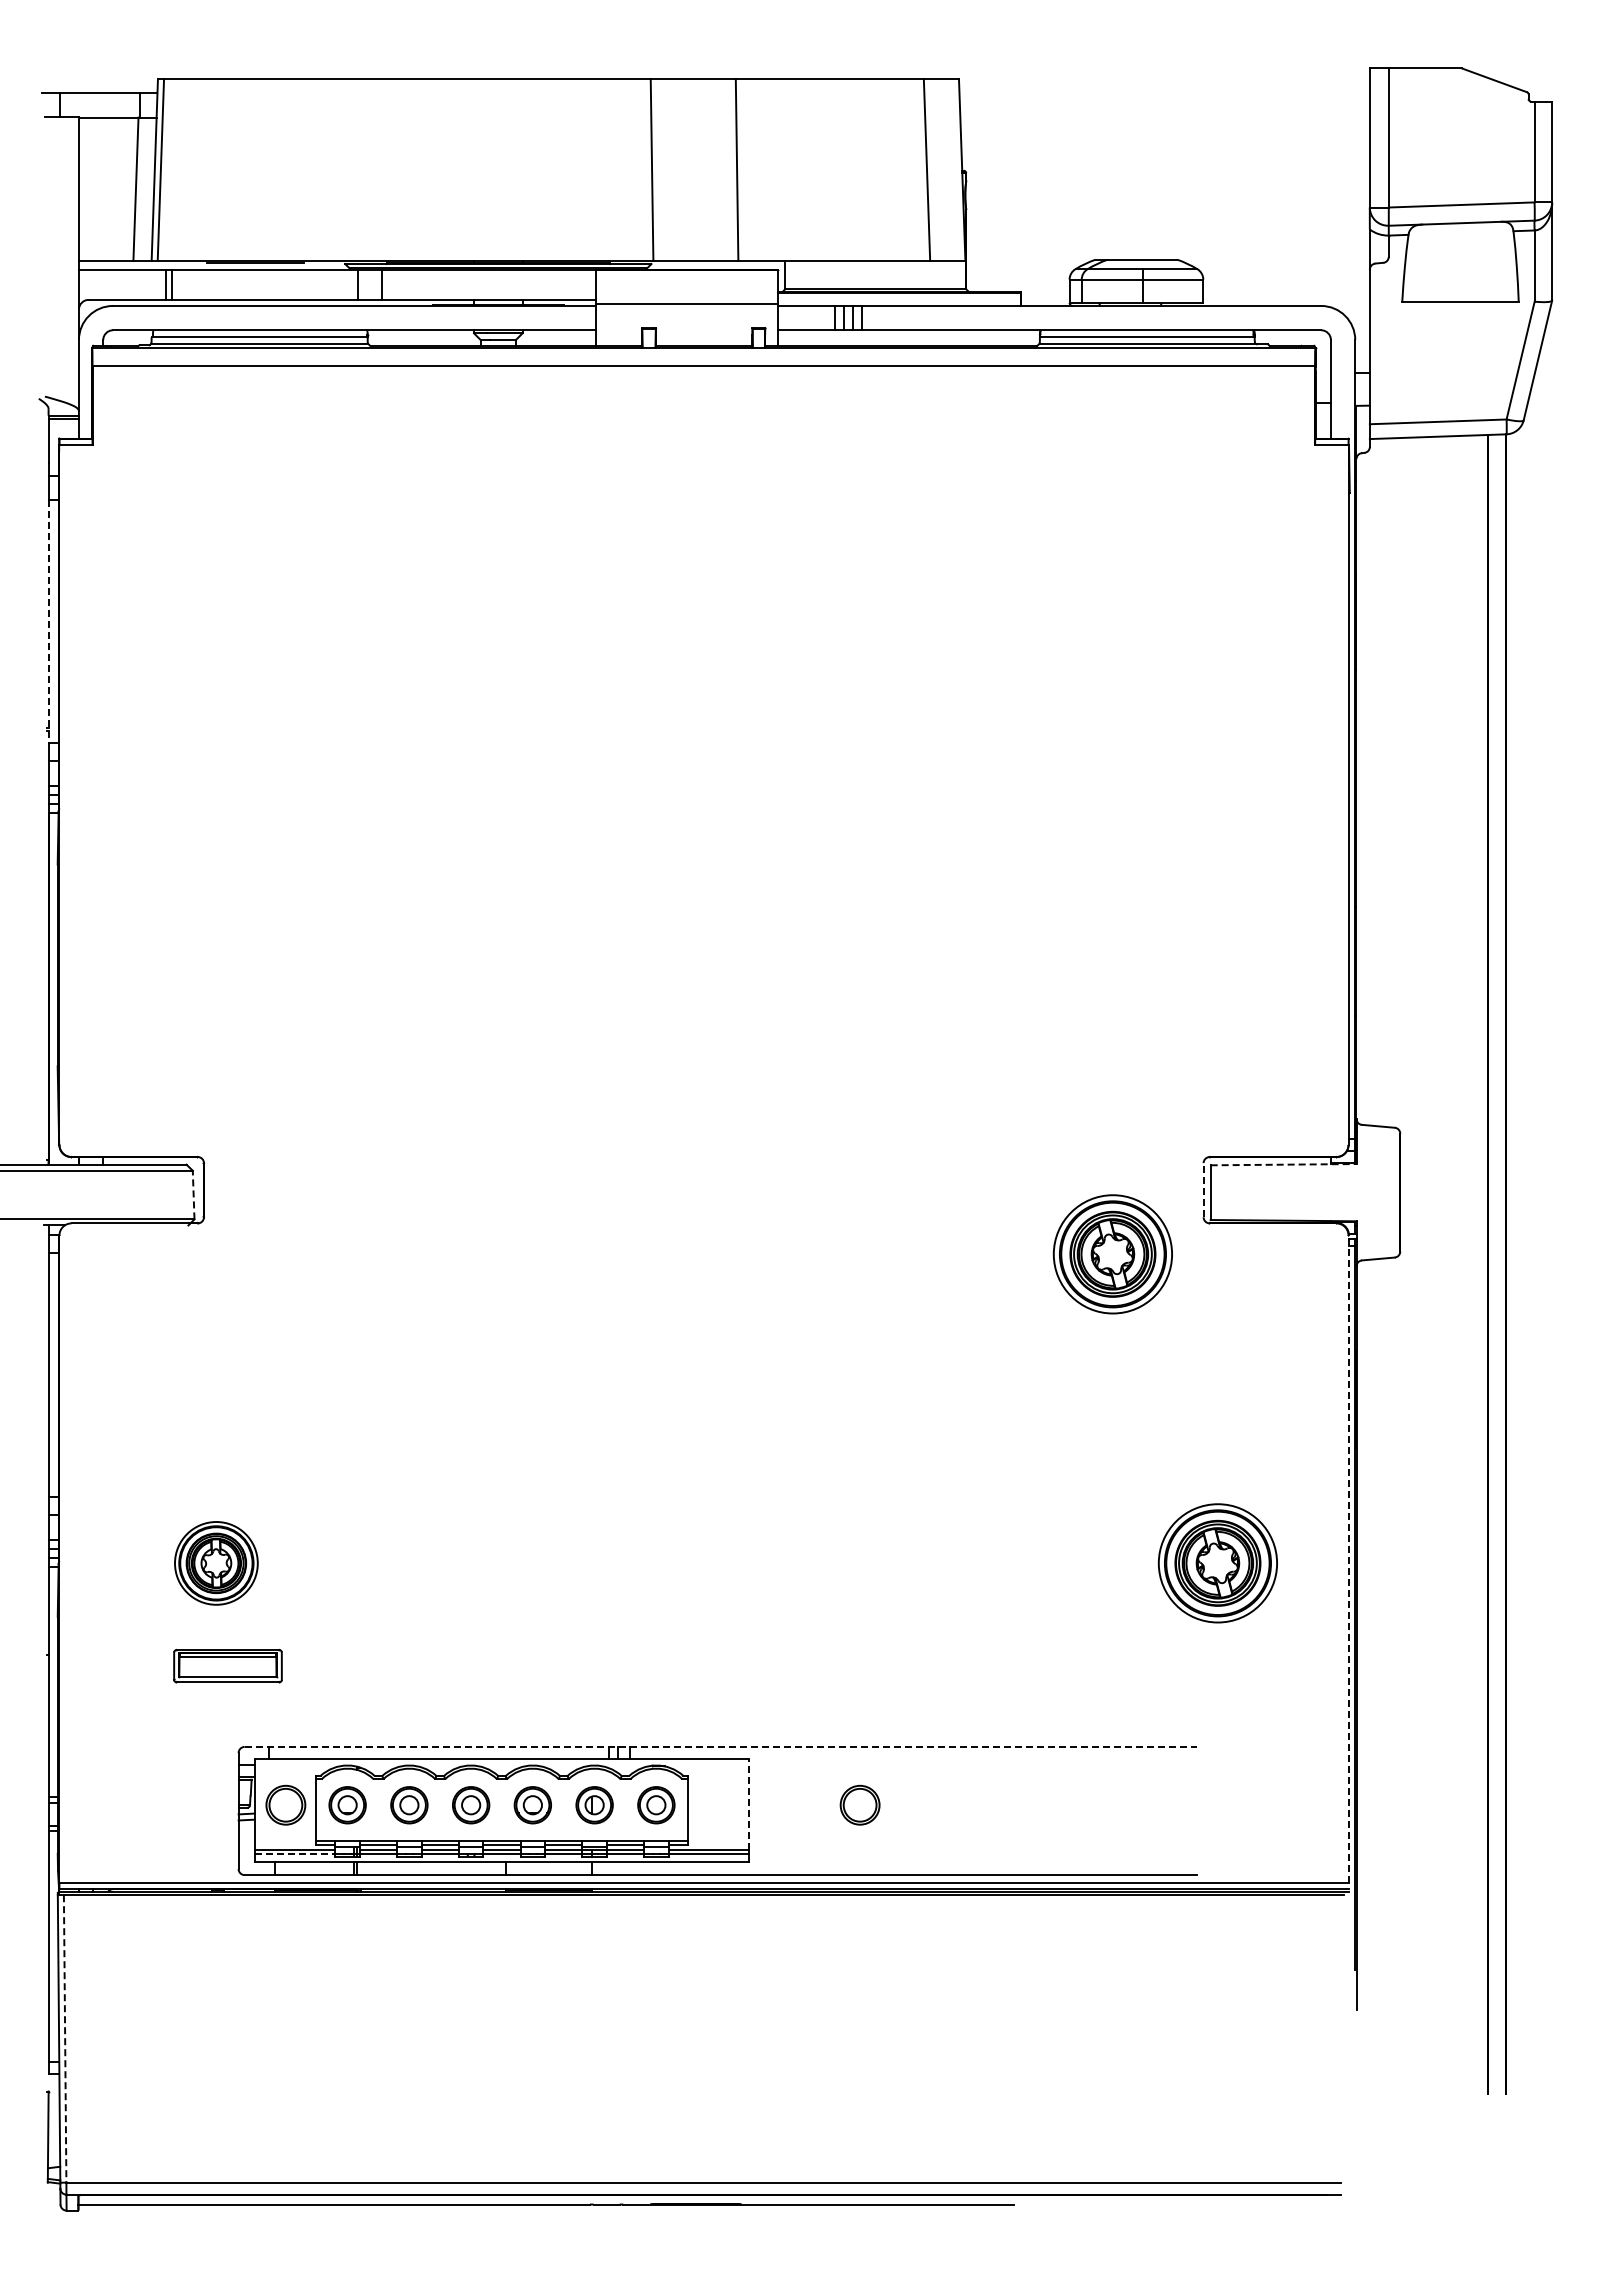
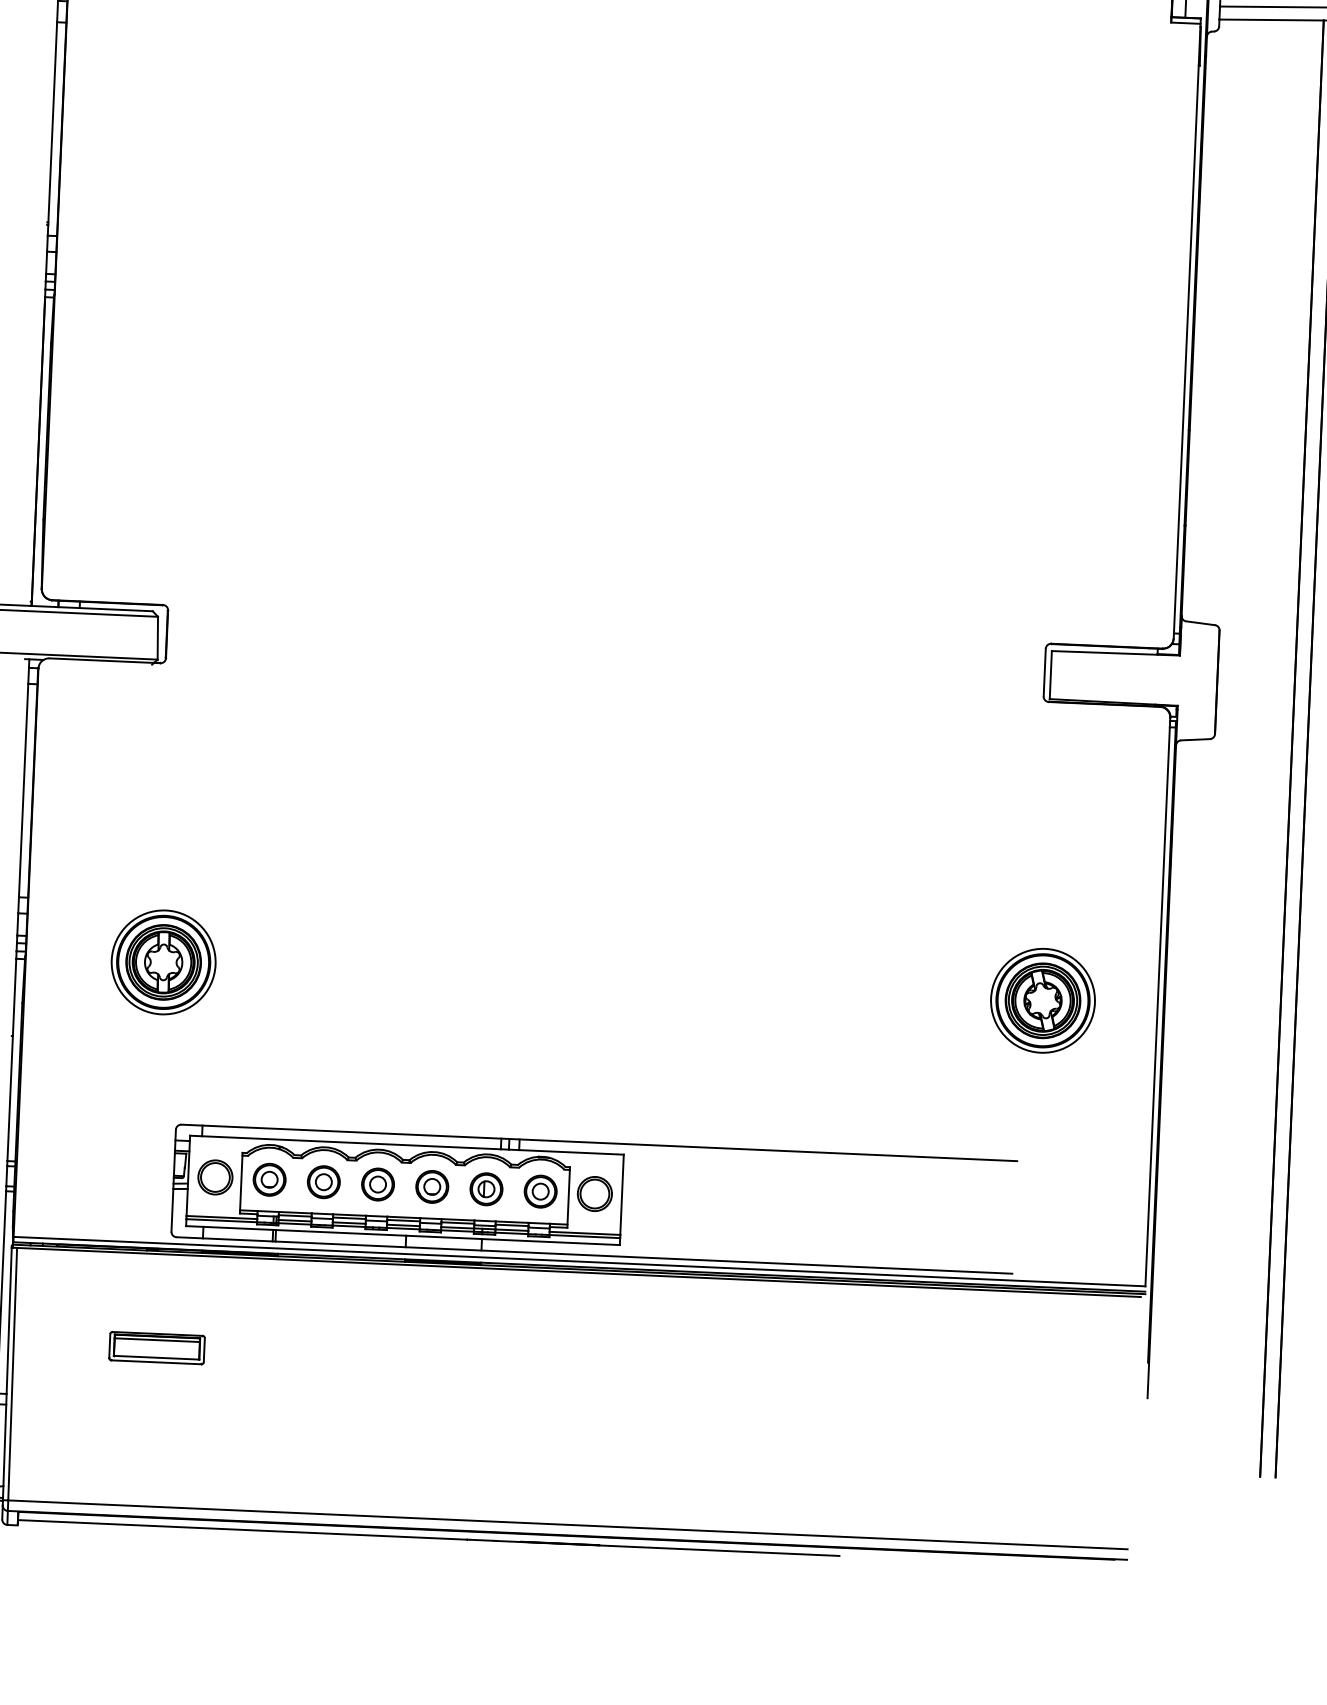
line: (48, 621) -> (52, 129), dashed -> solid
line: (1283, 1164) -> (1115, 653), dashed -> solid
line: (1203, 1189) -> (1044, 672), dashed -> solid
line: (193, 1194) -> (157, 637), dashed -> solid
part: (1112, 1254) -> (962, 725), removed
line: (1348, 1559) -> (1157, 1002), dashed -> solid
part: (216, 1563) -> (163, 962), size x1.43
part: (227, 1666) -> (156, 1348), moved
line: (720, 1746) -> (599, 1142), dashed -> solid
line: (749, 1804) -> (622, 1194), dashed -> solid
part: (859, 1804) -> (594, 1193), moved
line: (295, 1854) -> (221, 1221), dashed -> solid
line: (65, 2038) -> (12, 1373), dashed -> solid

